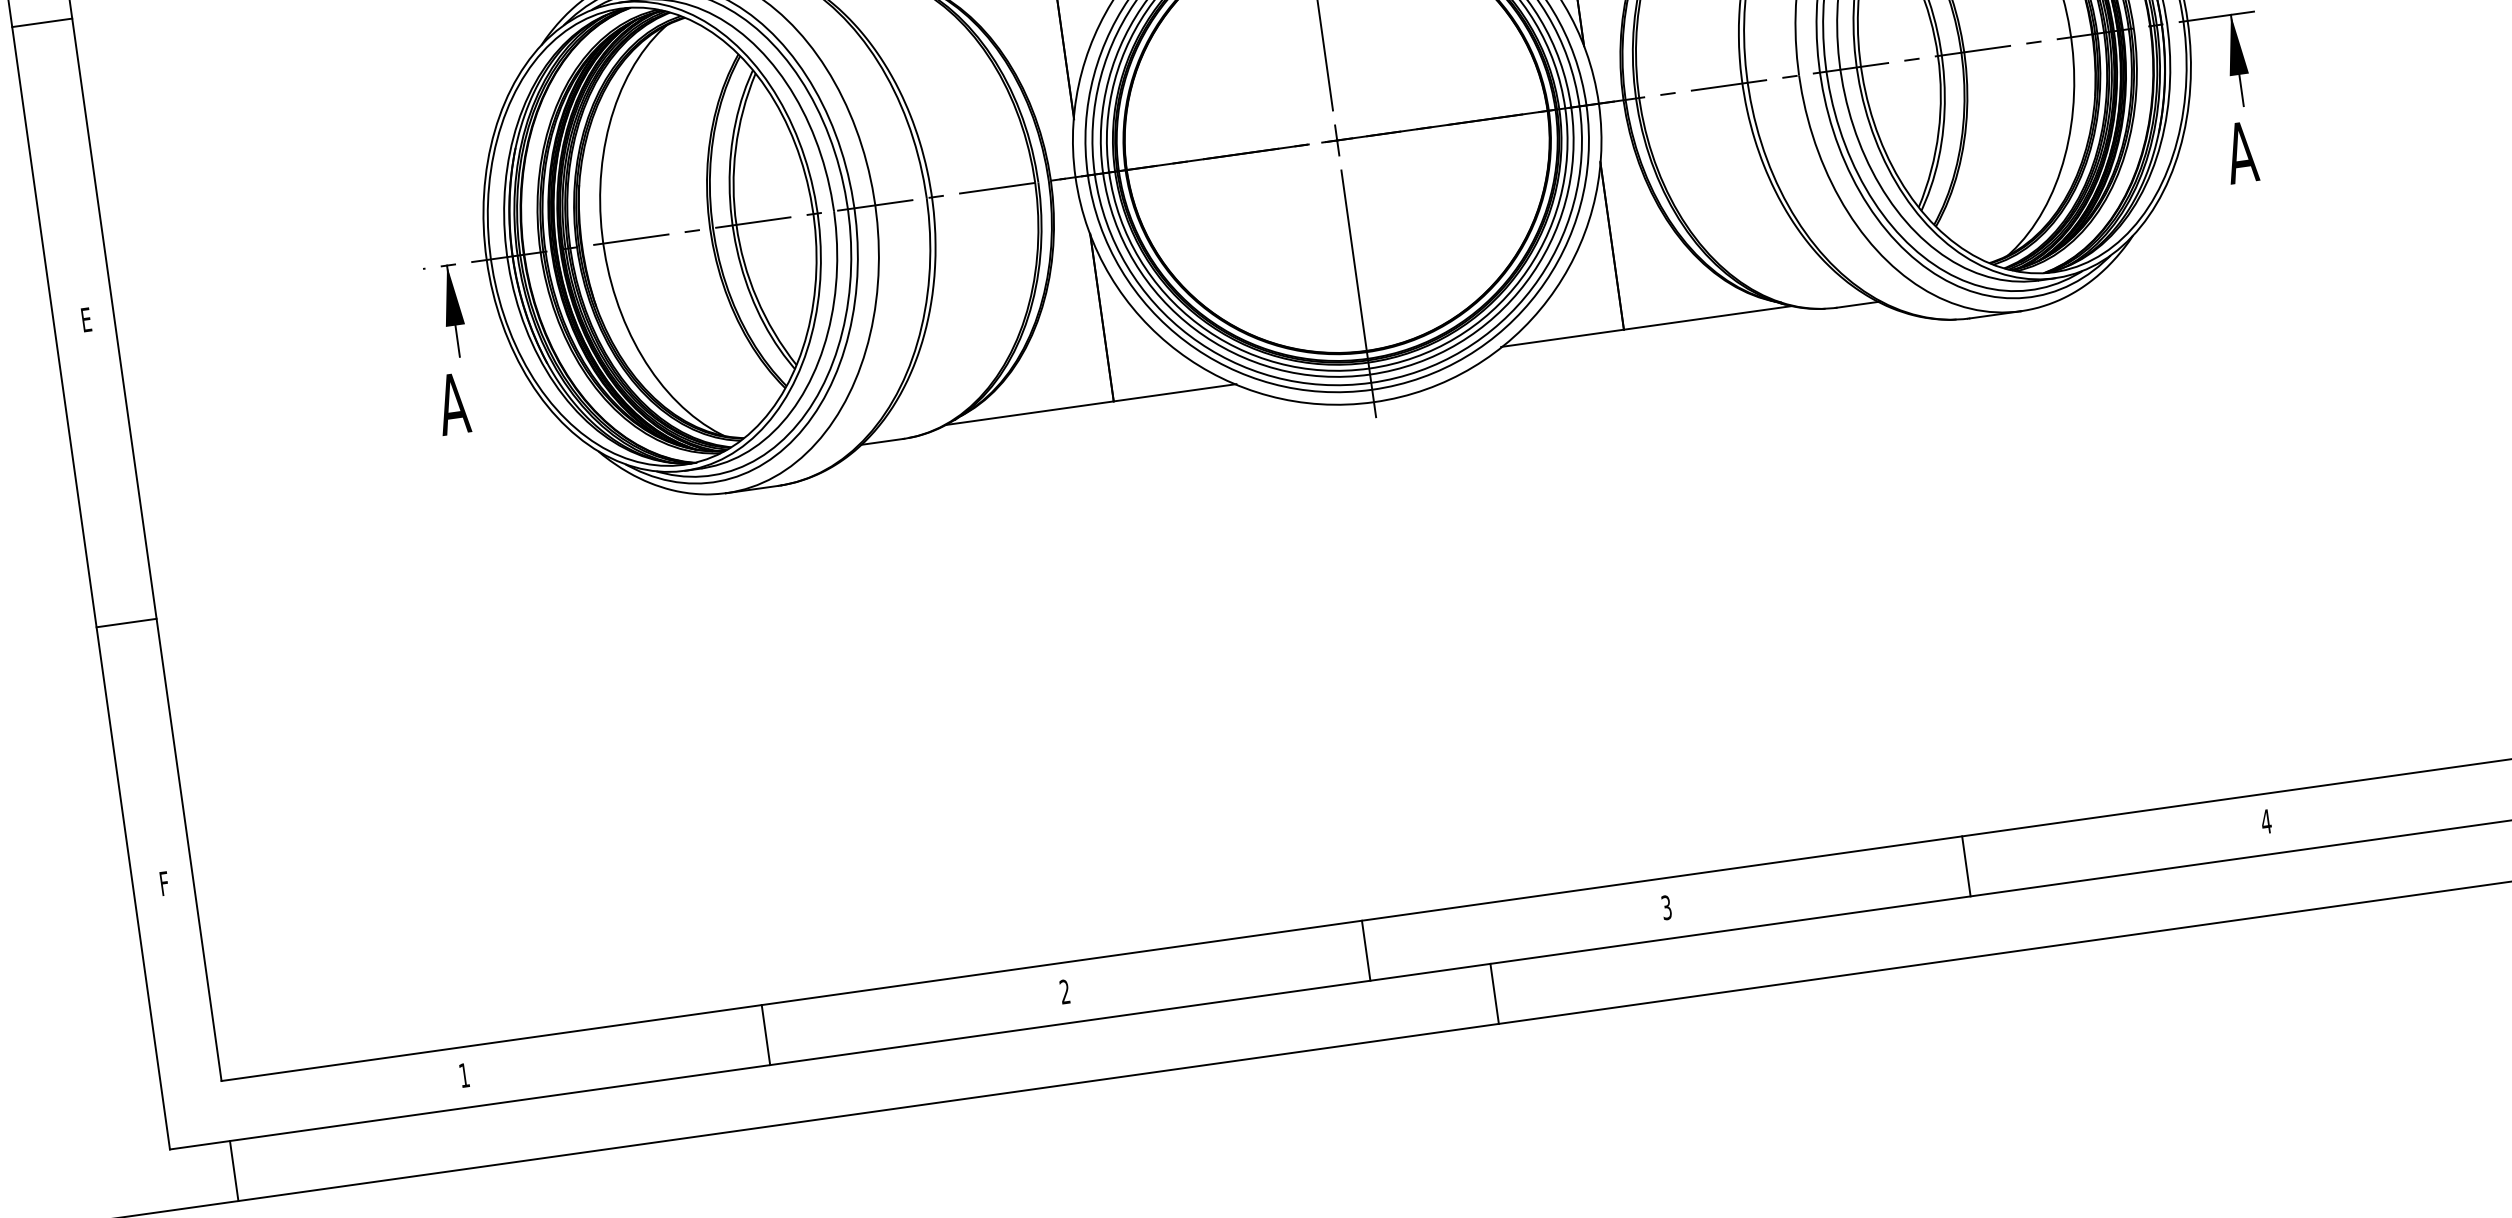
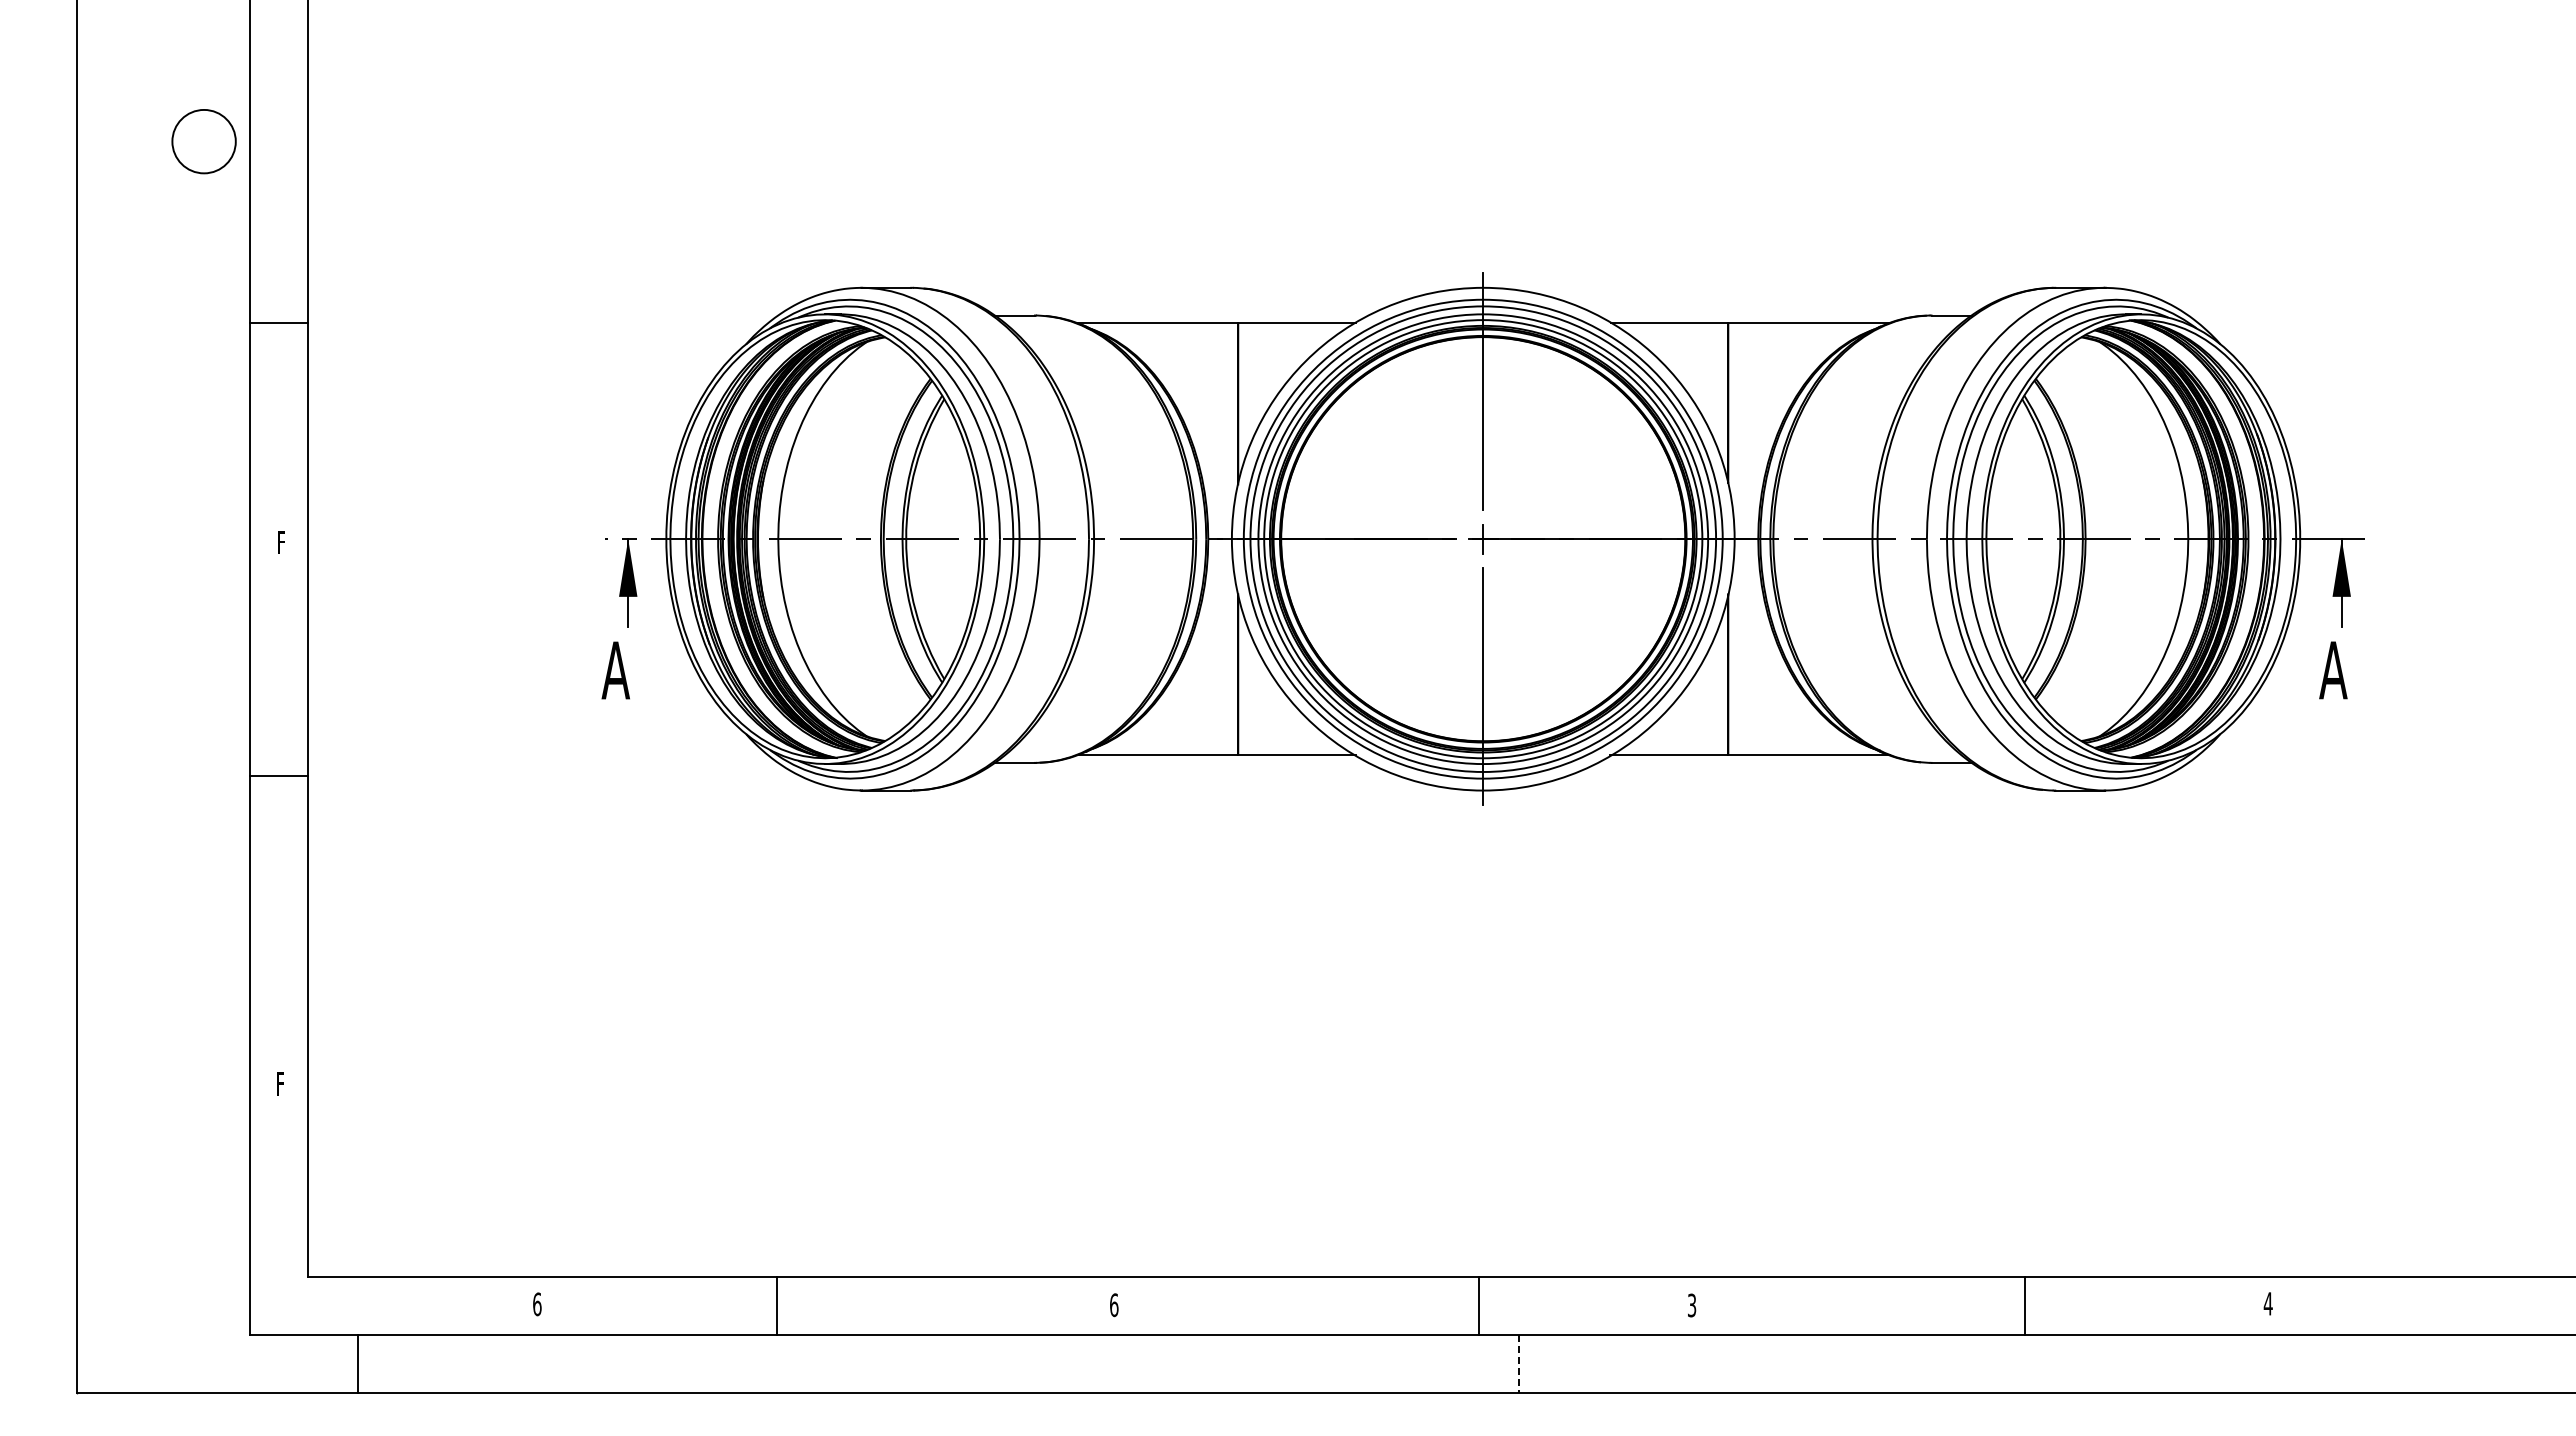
line: (41, 22) -> (278, 322), moved
text: (87, 320) -> (282, 543), E -> F
line: (126, 623) -> (278, 775), moved
line: (1966, 866) -> (2024, 1306), moved
line: (1366, 950) -> (1479, 1306), moved
text: (1065, 992) -> (1114, 1305), 2 -> 6
line: (1494, 993) -> (1518, 1363), solid -> dashed
line: (765, 1035) -> (776, 1306), moved
text: (464, 1075) -> (537, 1304), 1 -> 6
line: (233, 1170) -> (357, 1363), moved

